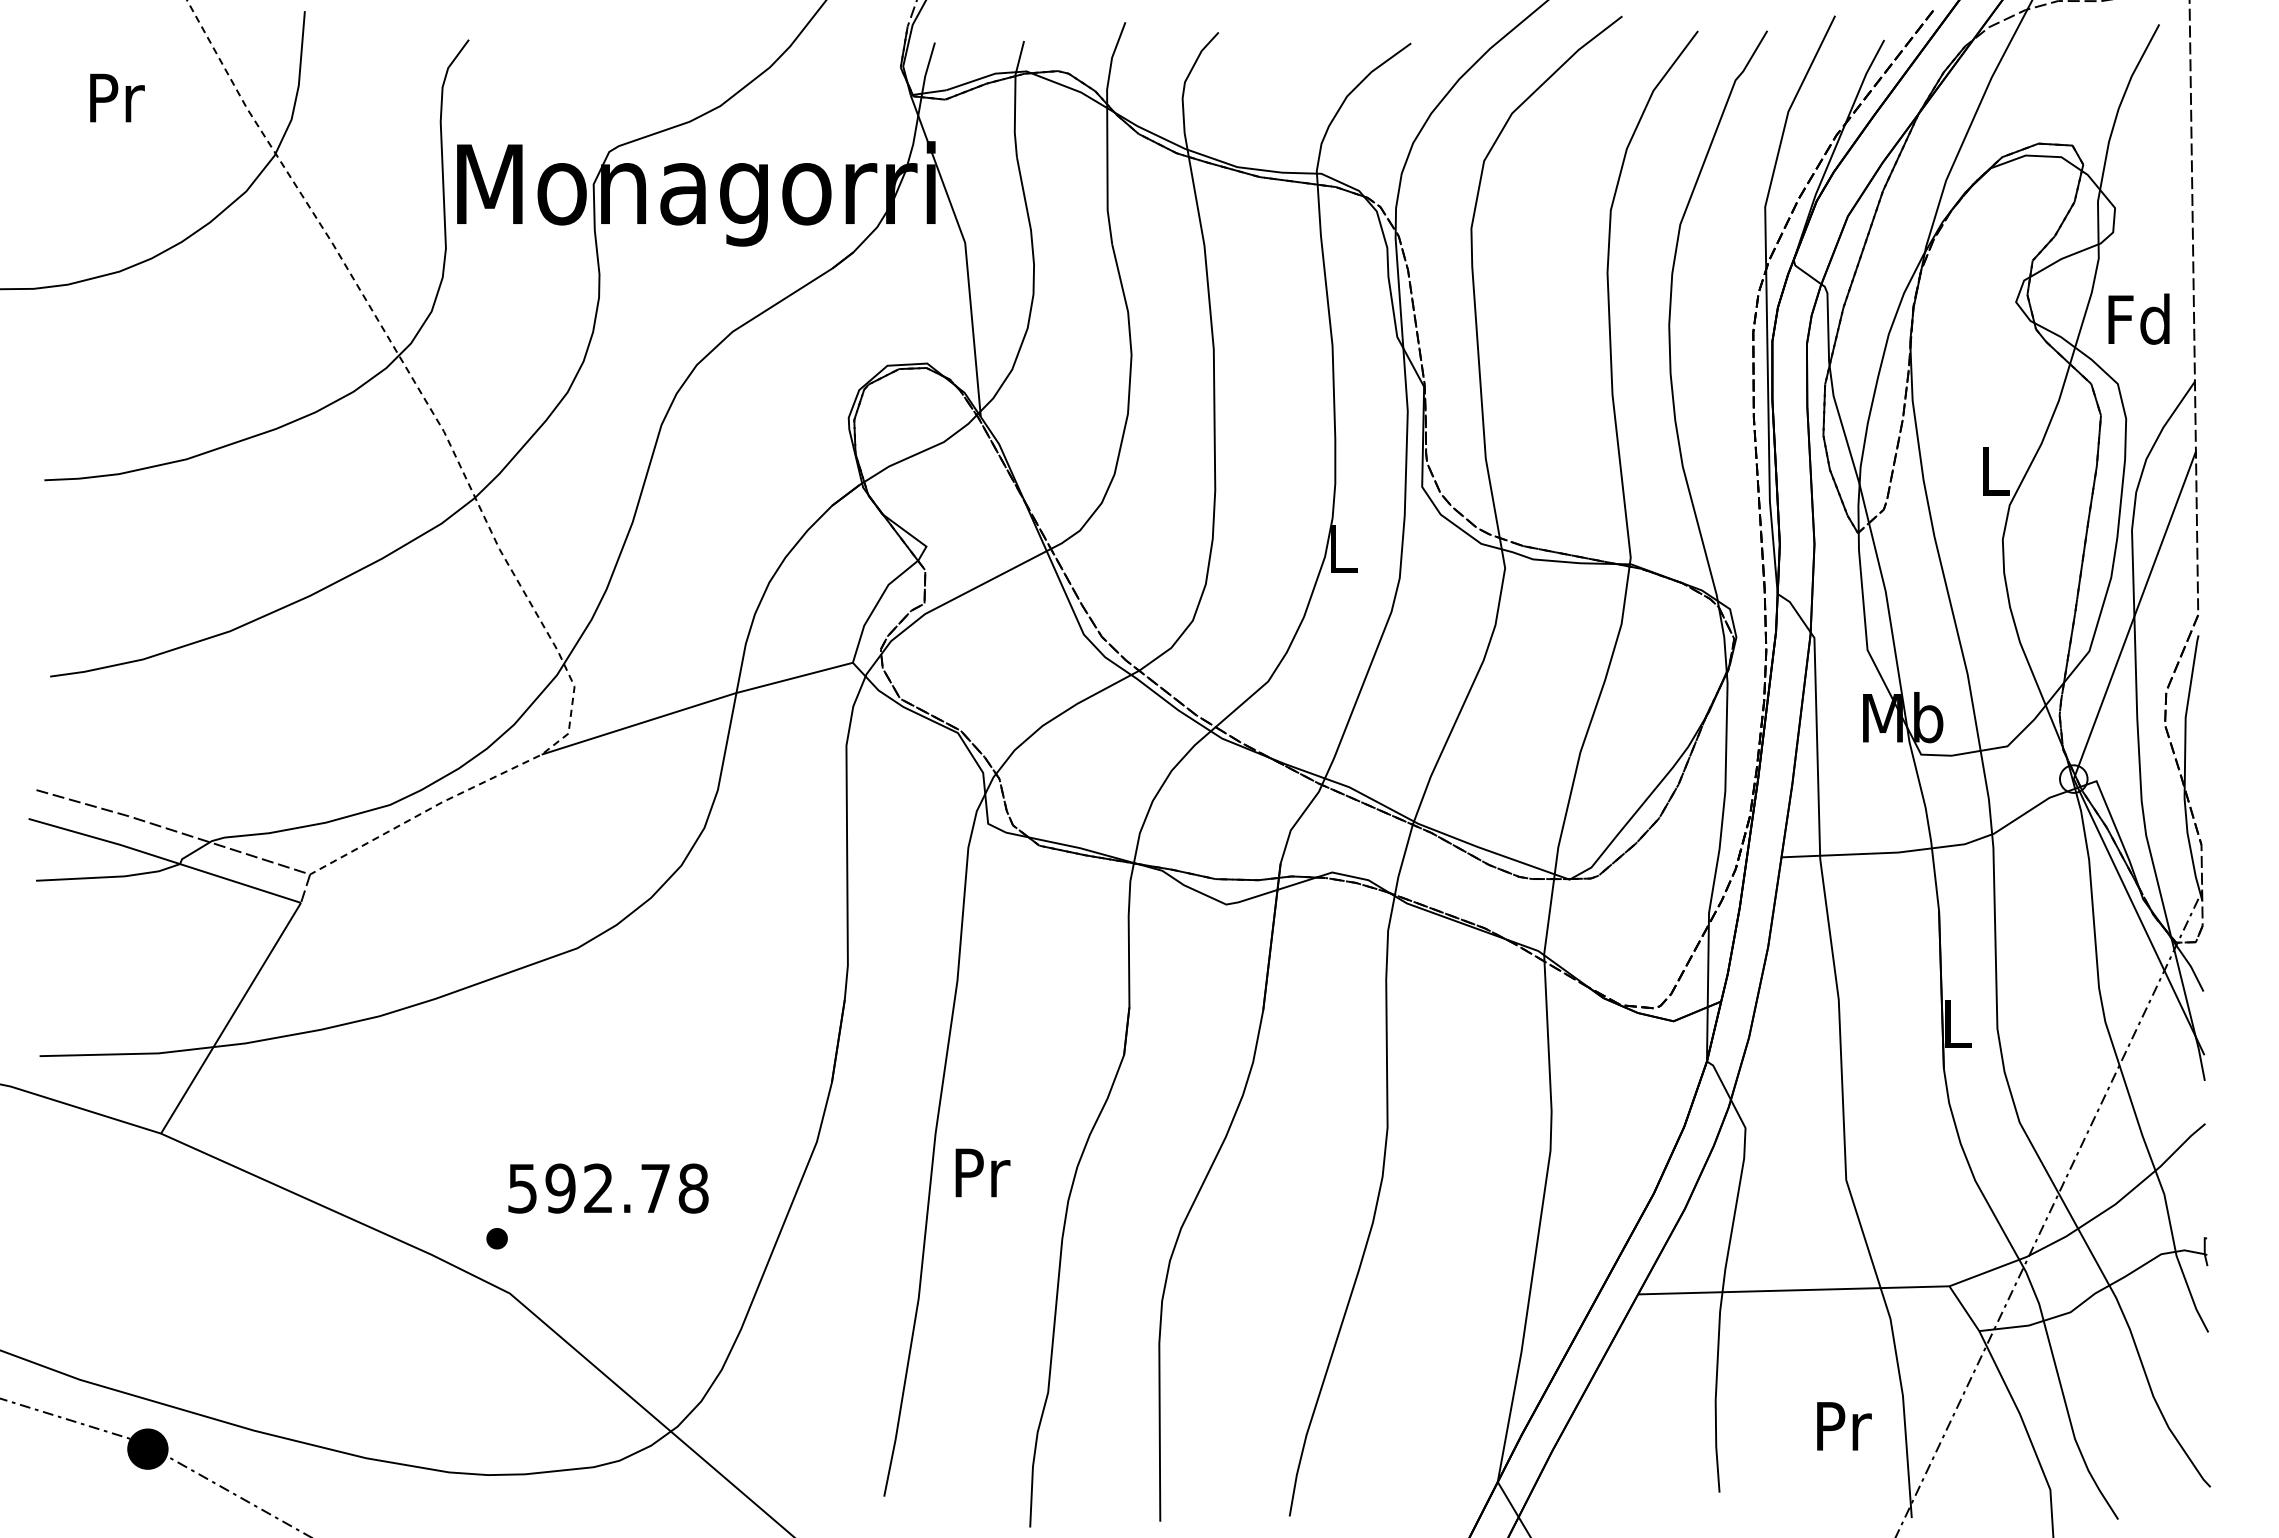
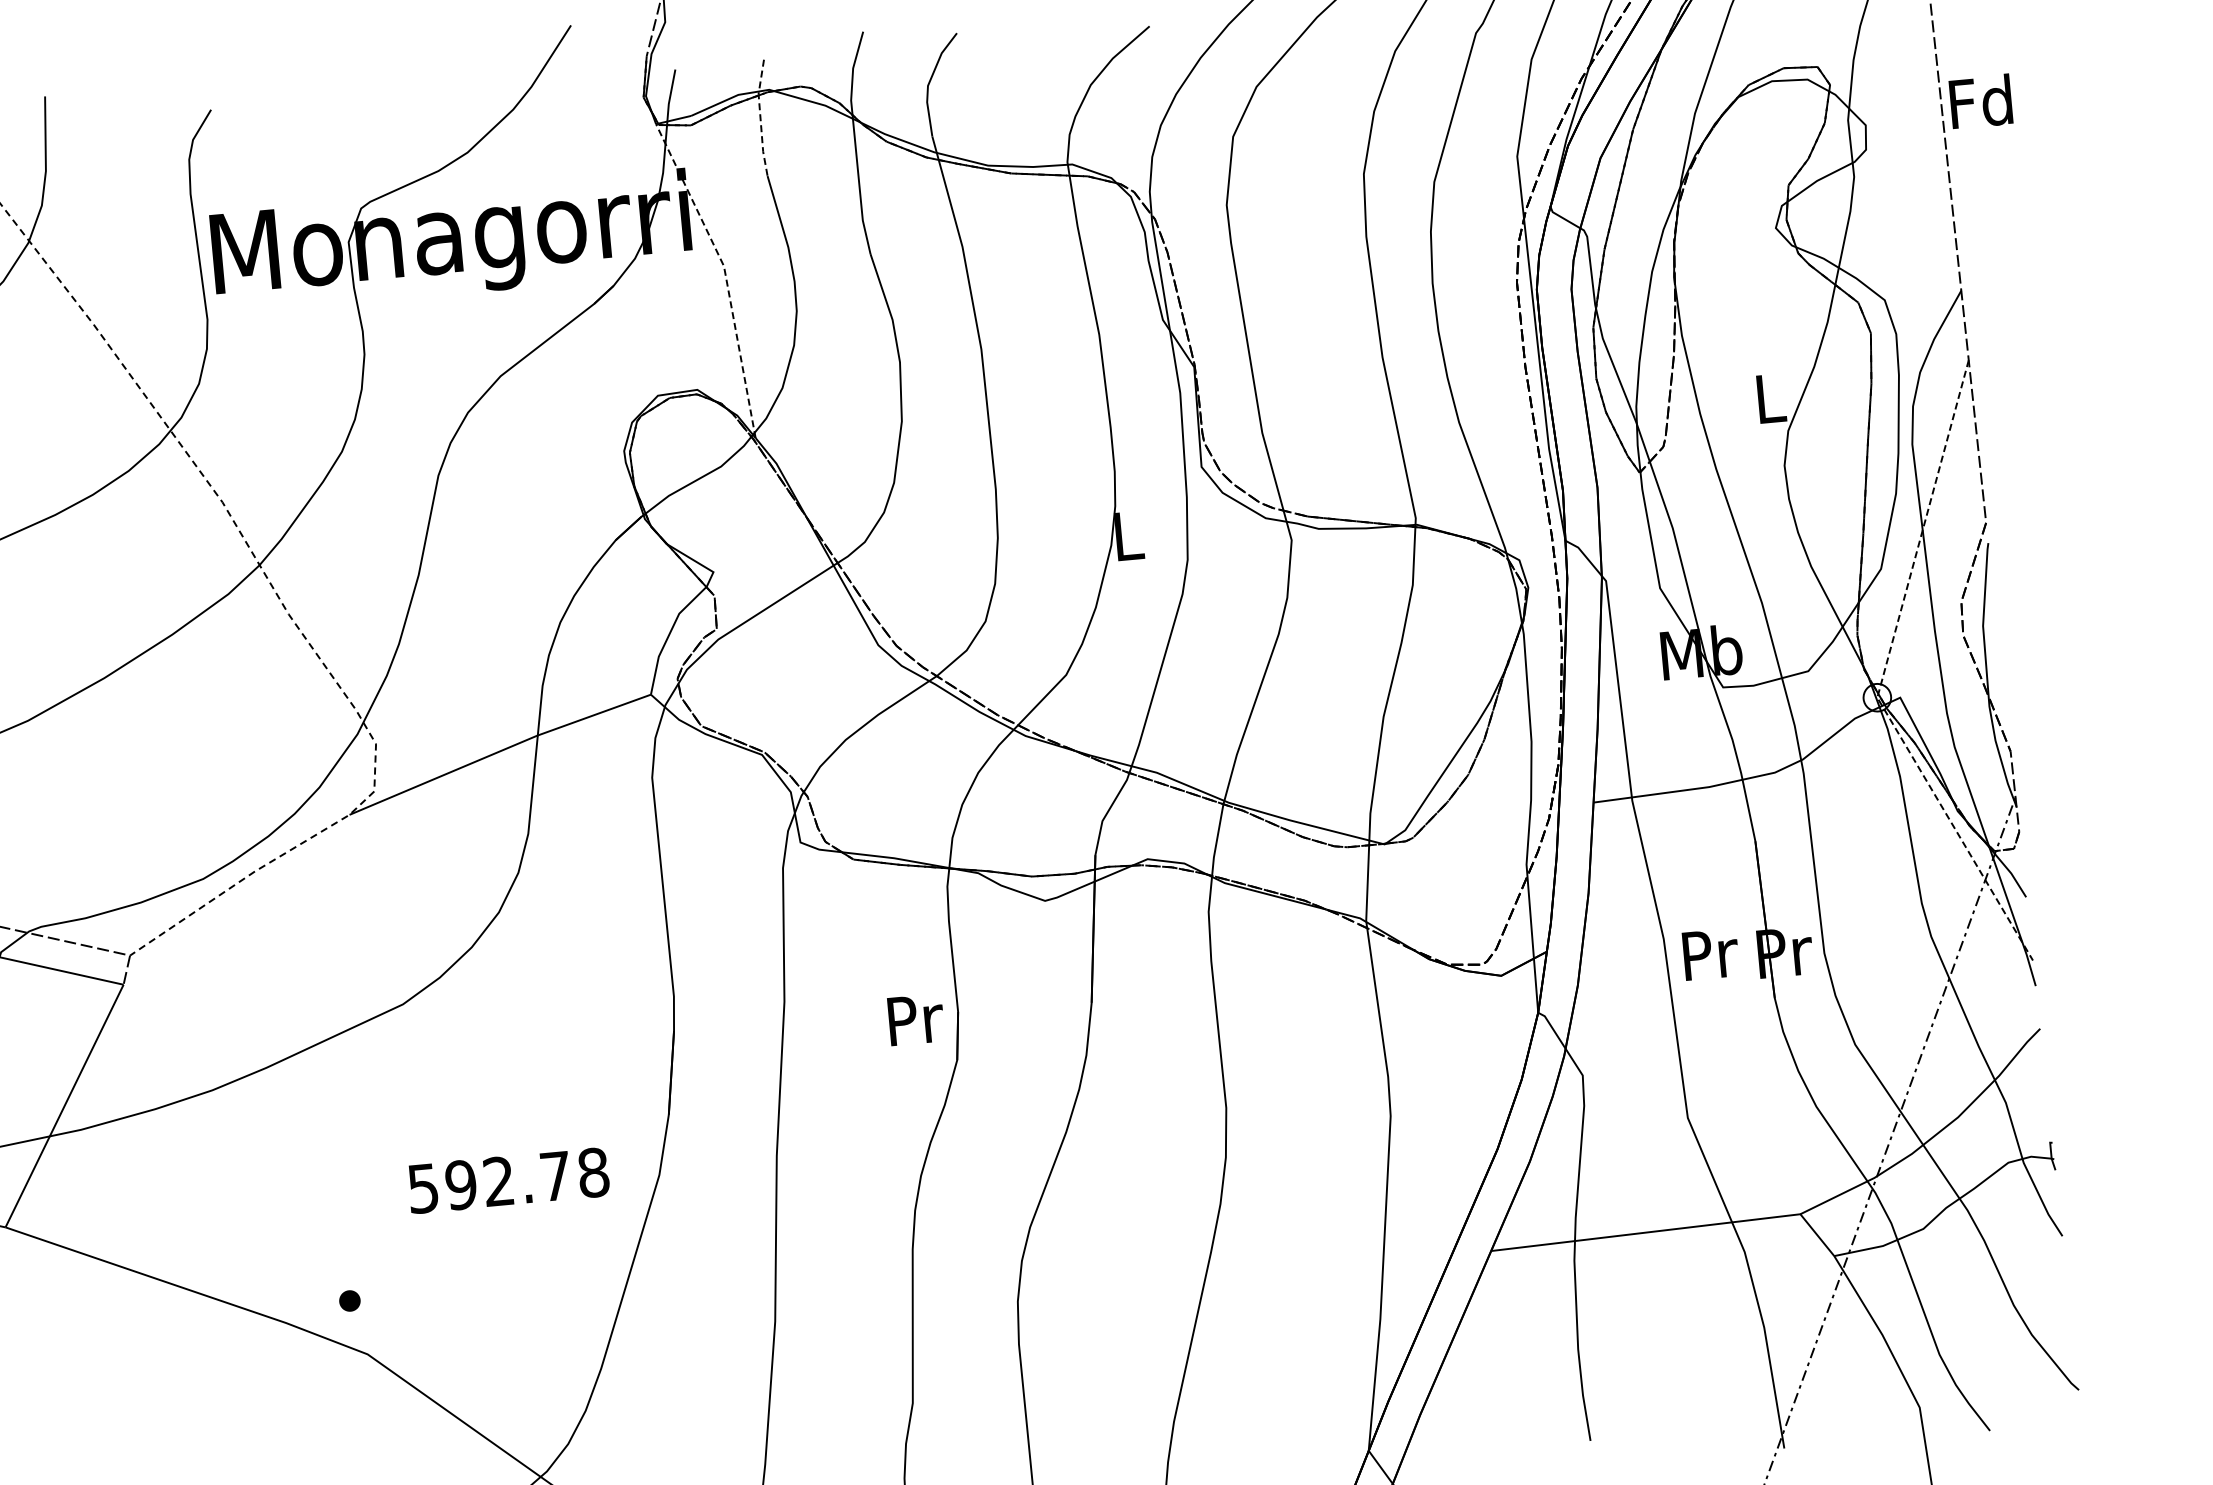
line: (1015, 98) -> (760, 117), solid -> dashed
line: (965, 250) -> (724, 273), solid -> dashed
text: (2138, 318) -> (1980, 101), moved
line: (2081, 759) -> (1883, 677), solid -> dashed
text: (1958, 1024) -> (1785, 952), L -> Pr
text: (982, 1172) -> (915, 1019), moved
text: (608, 1188) -> (508, 1180), moved
text: (1844, 1426) -> (1711, 954), moved

